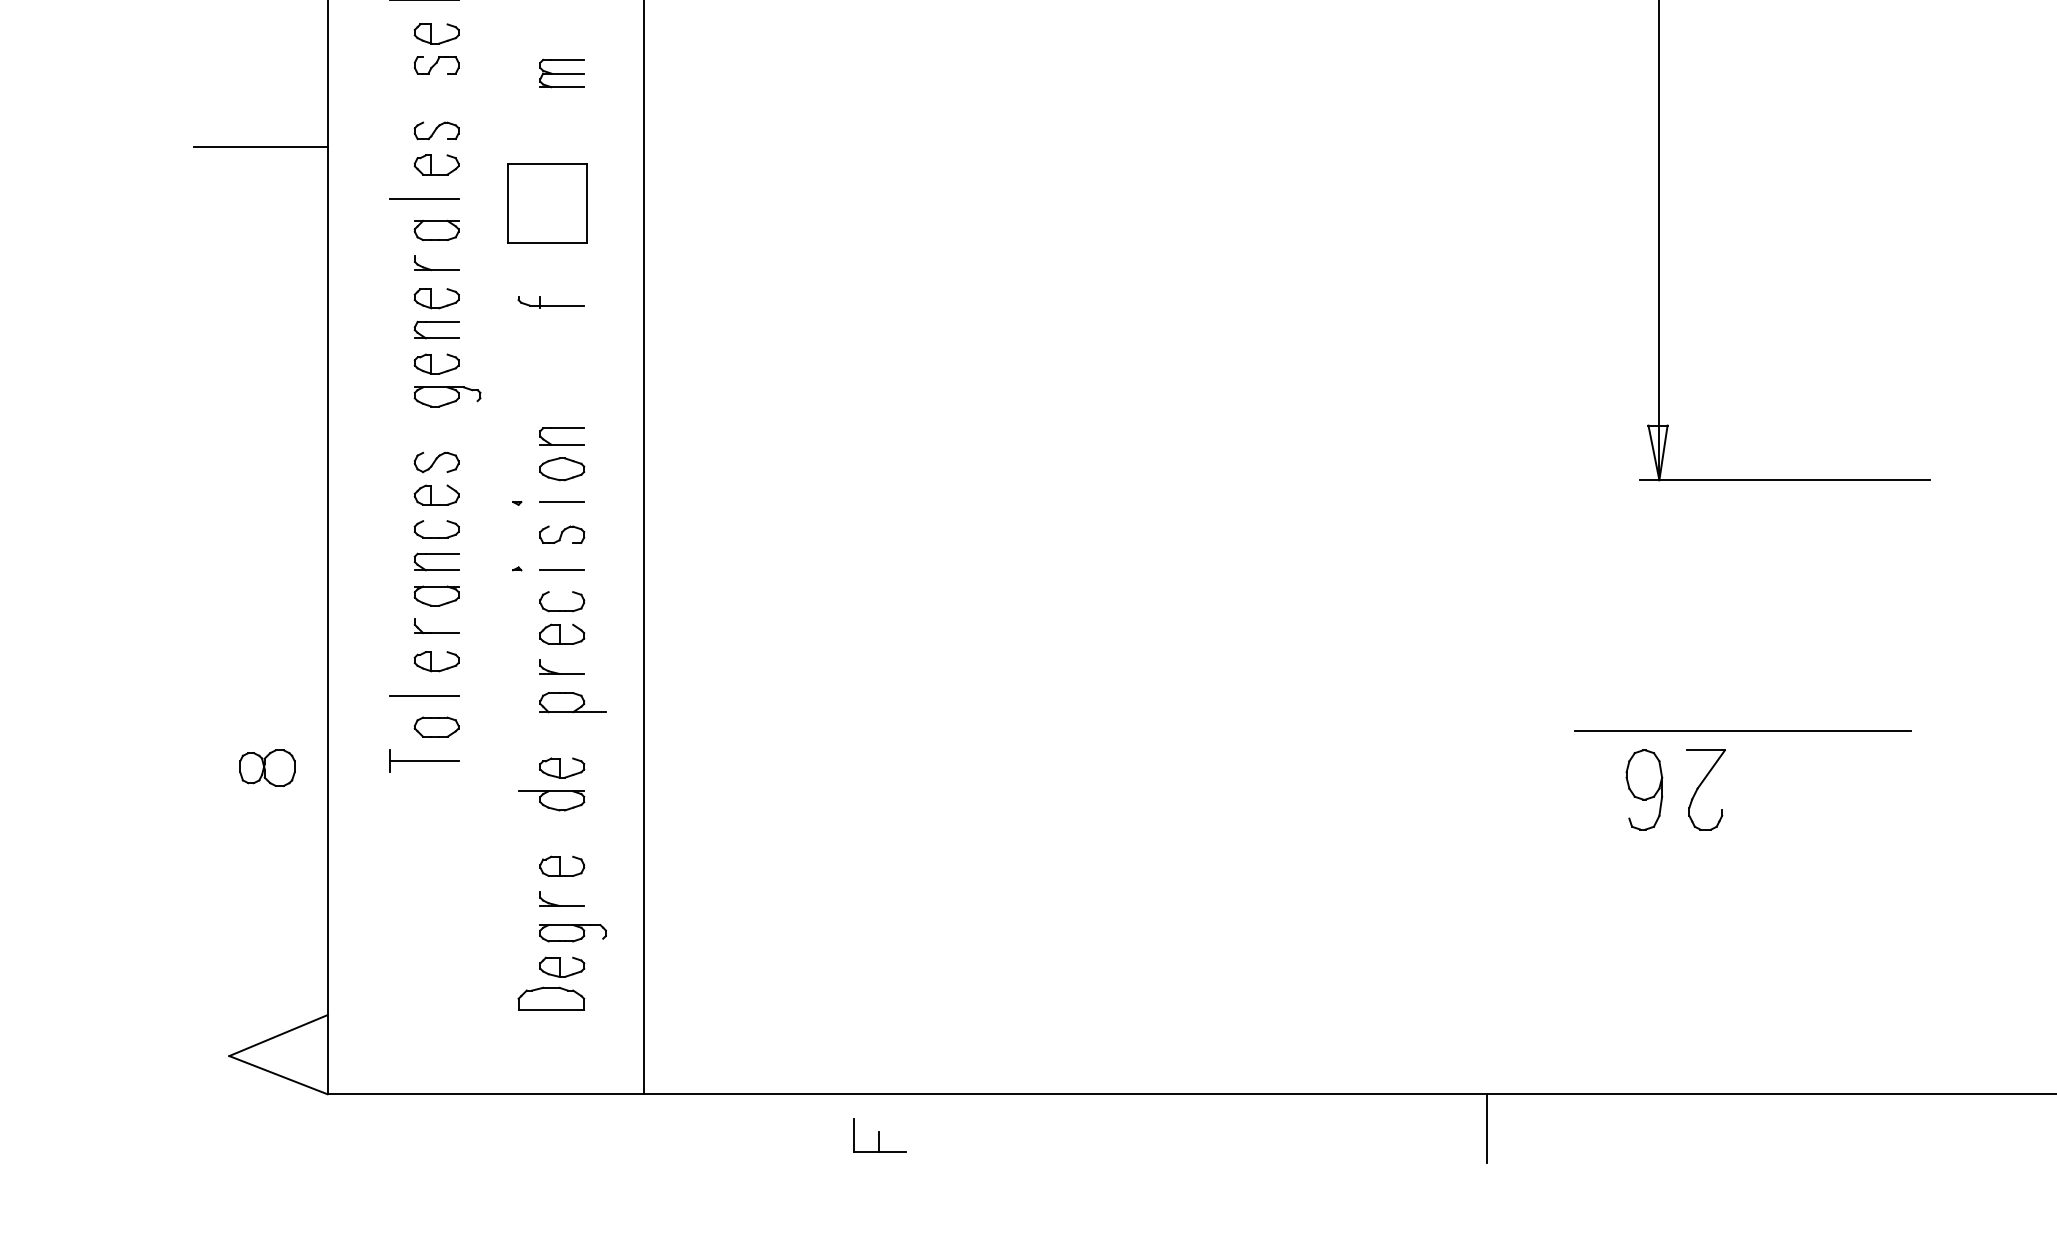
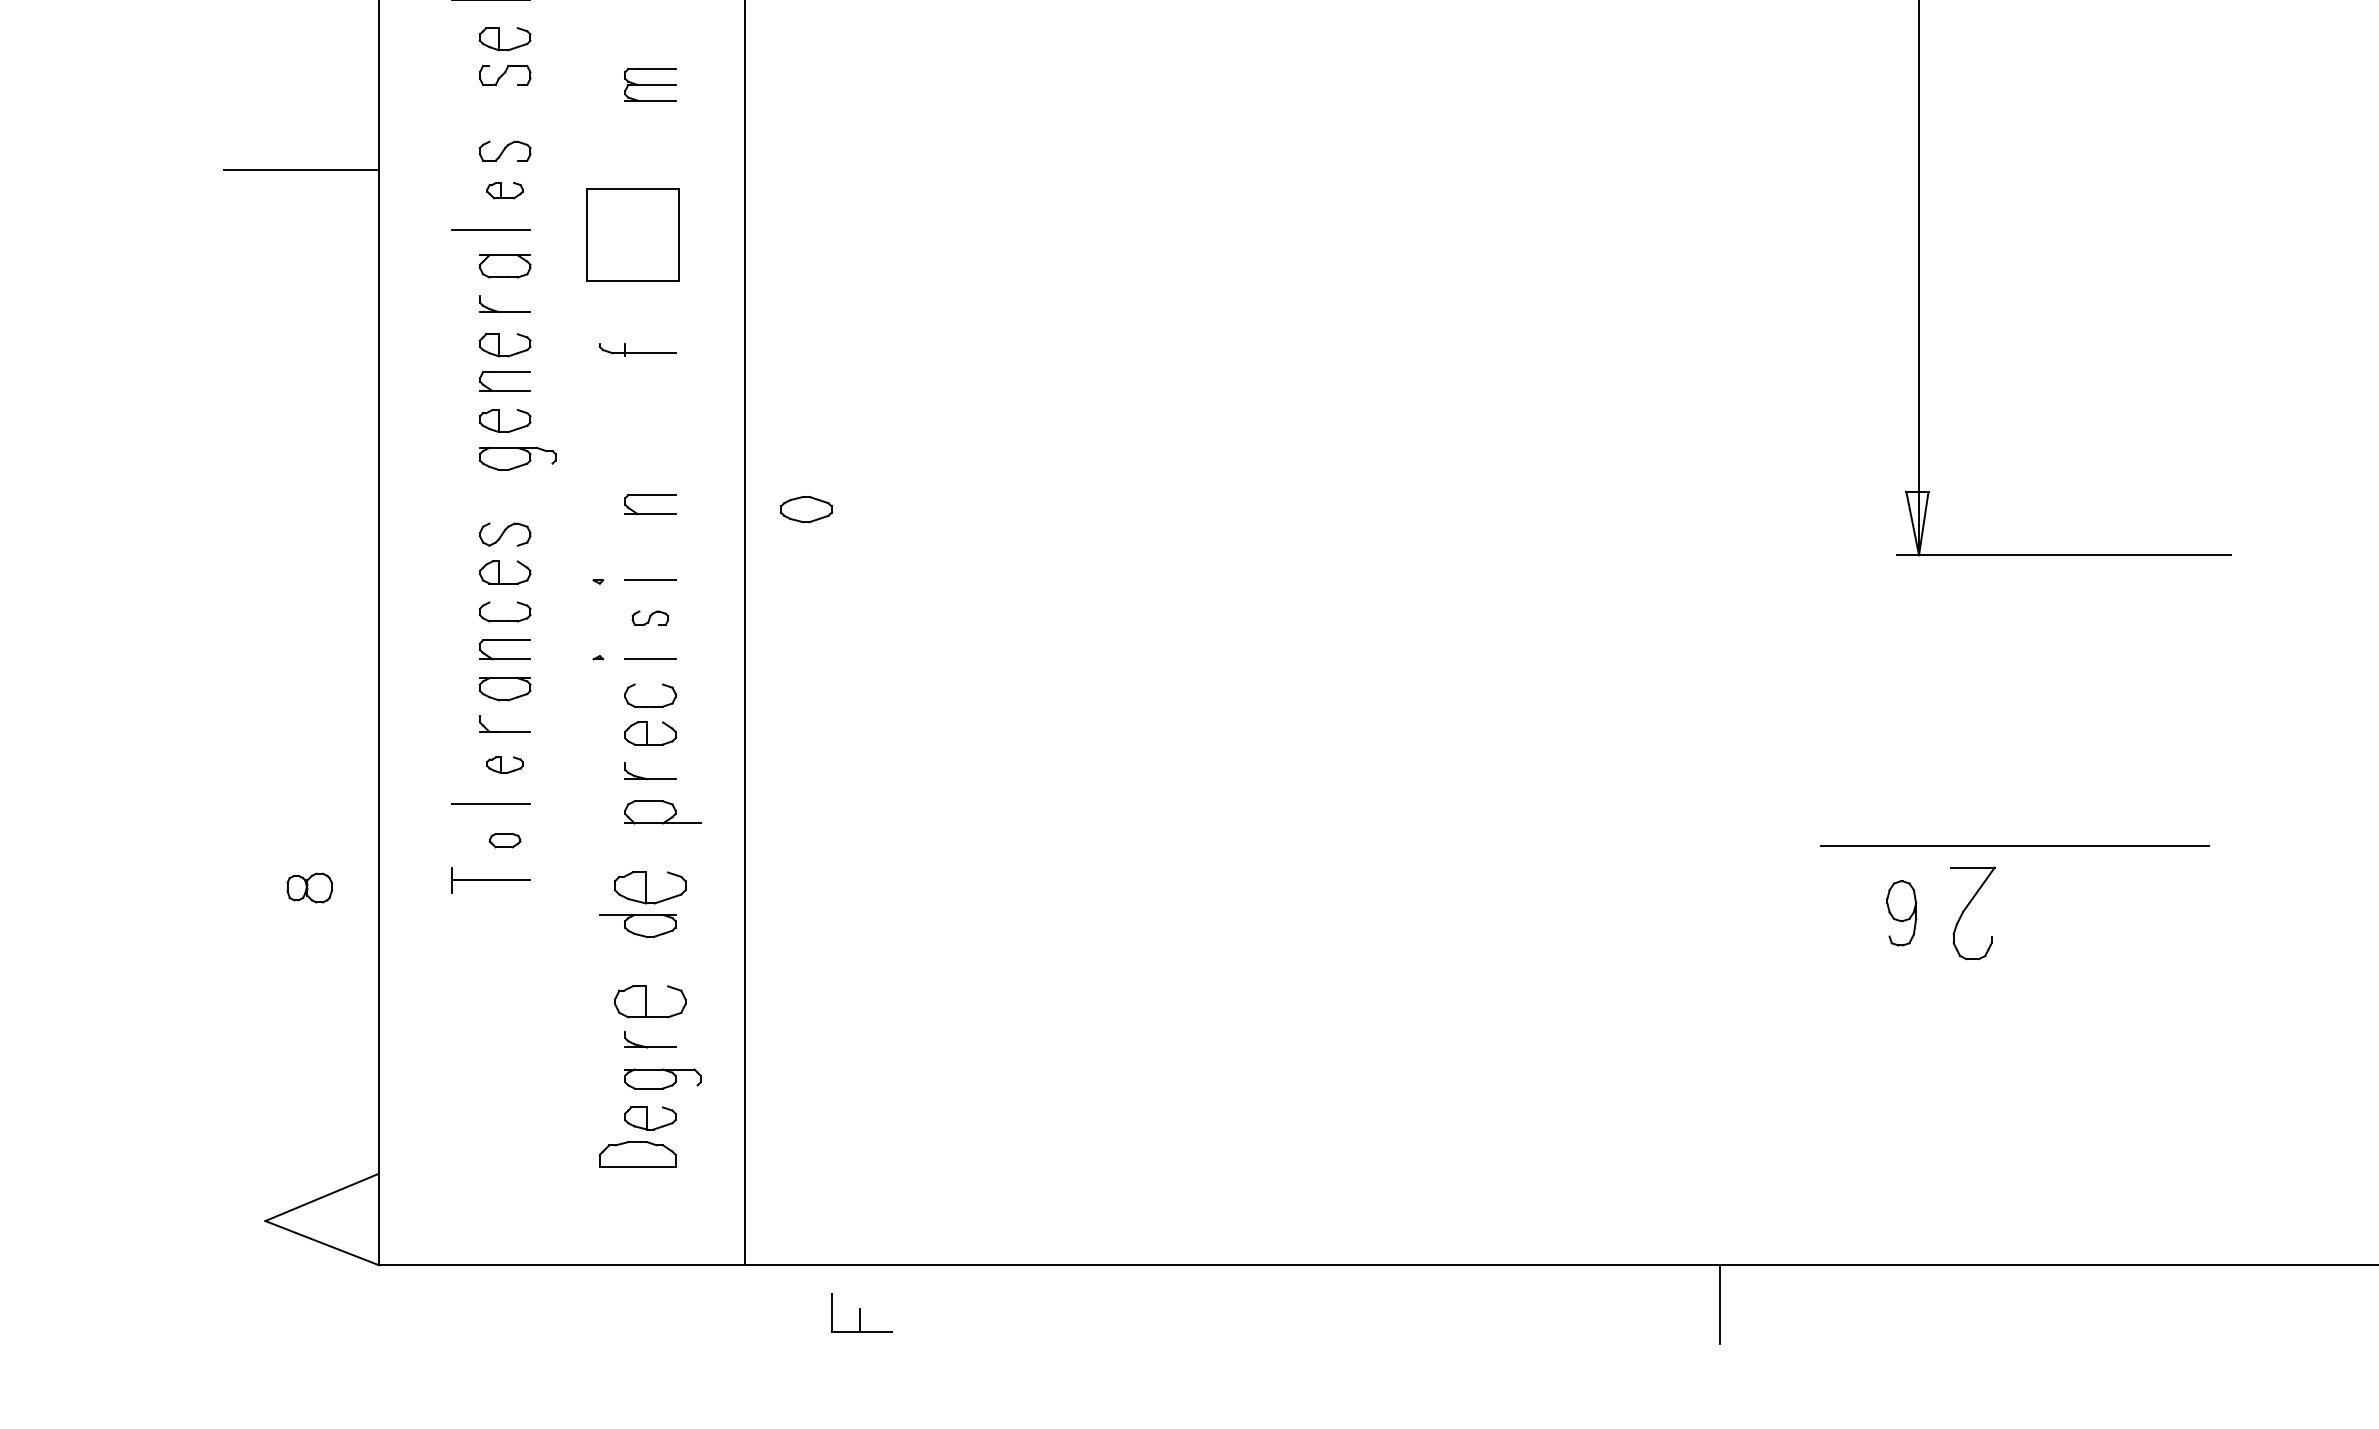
part: (436, 164) -> (504, 190), size x0.7
part: (562, 469) -> (806, 509), moved
part: (562, 534) -> (650, 617), size x0.7
part: (436, 662) -> (504, 765), size x0.7
part: (436, 726) -> (504, 840), size x0.6
part: (267, 767) -> (309, 887), size x0.7
part: (562, 768) -> (650, 888), size x1.4
part: (1644, 790) -> (1901, 913), size x0.7
part: (562, 866) -> (650, 1001), size x1.4
part: (879, 1135) -> (861, 1312), moved

